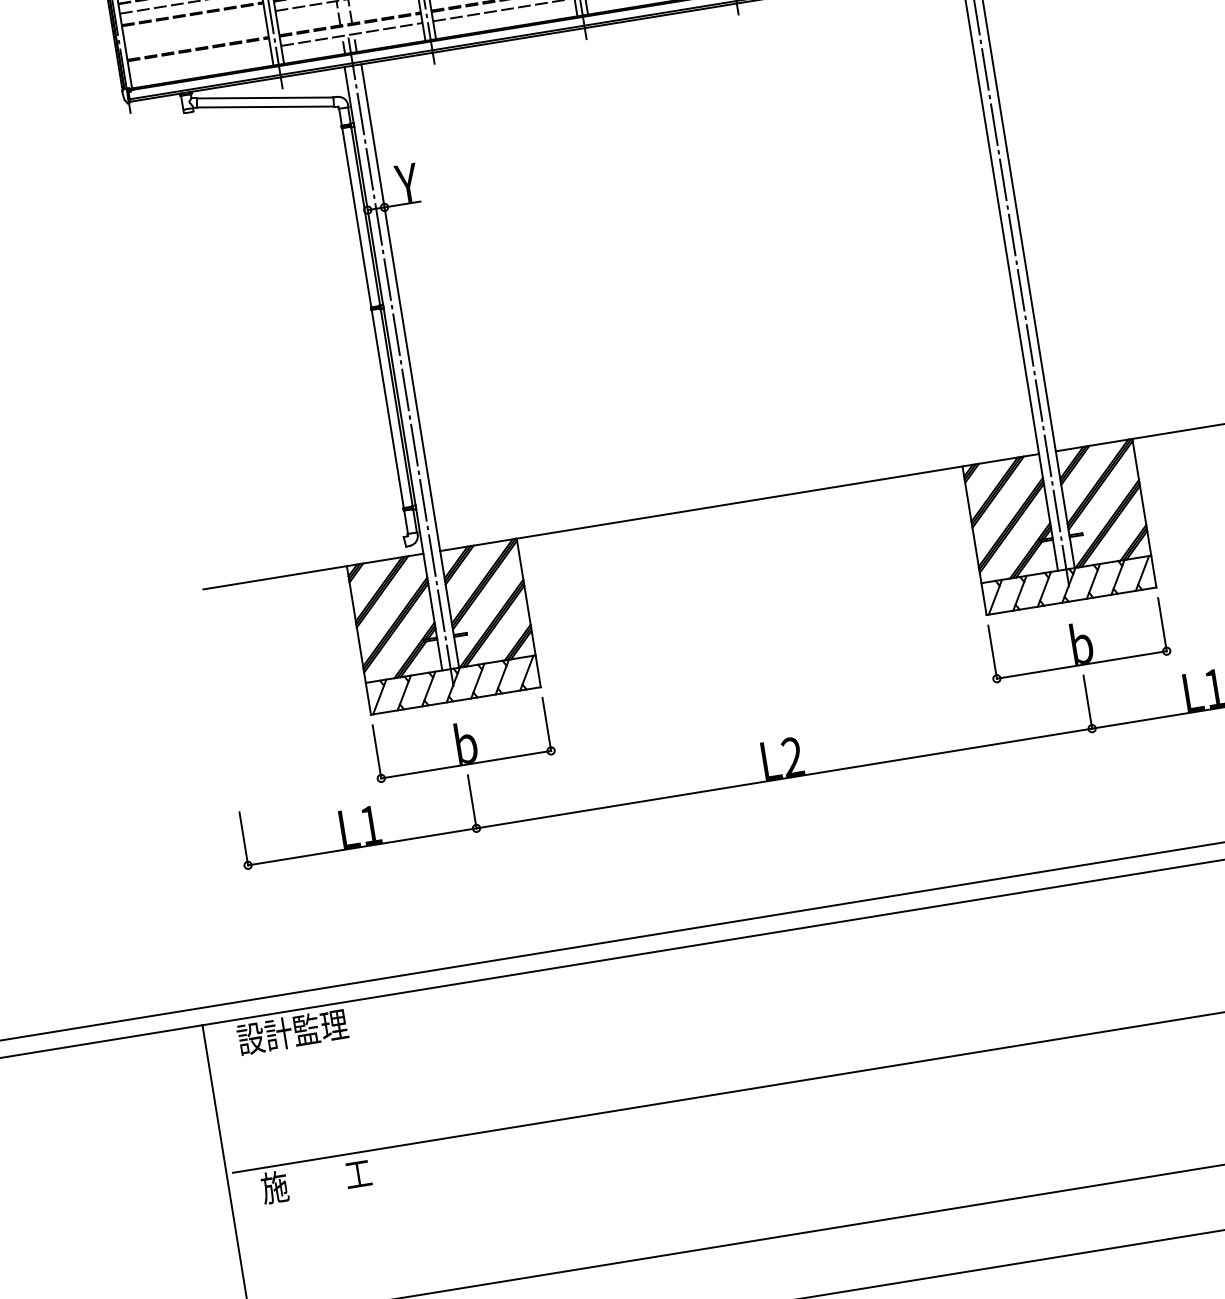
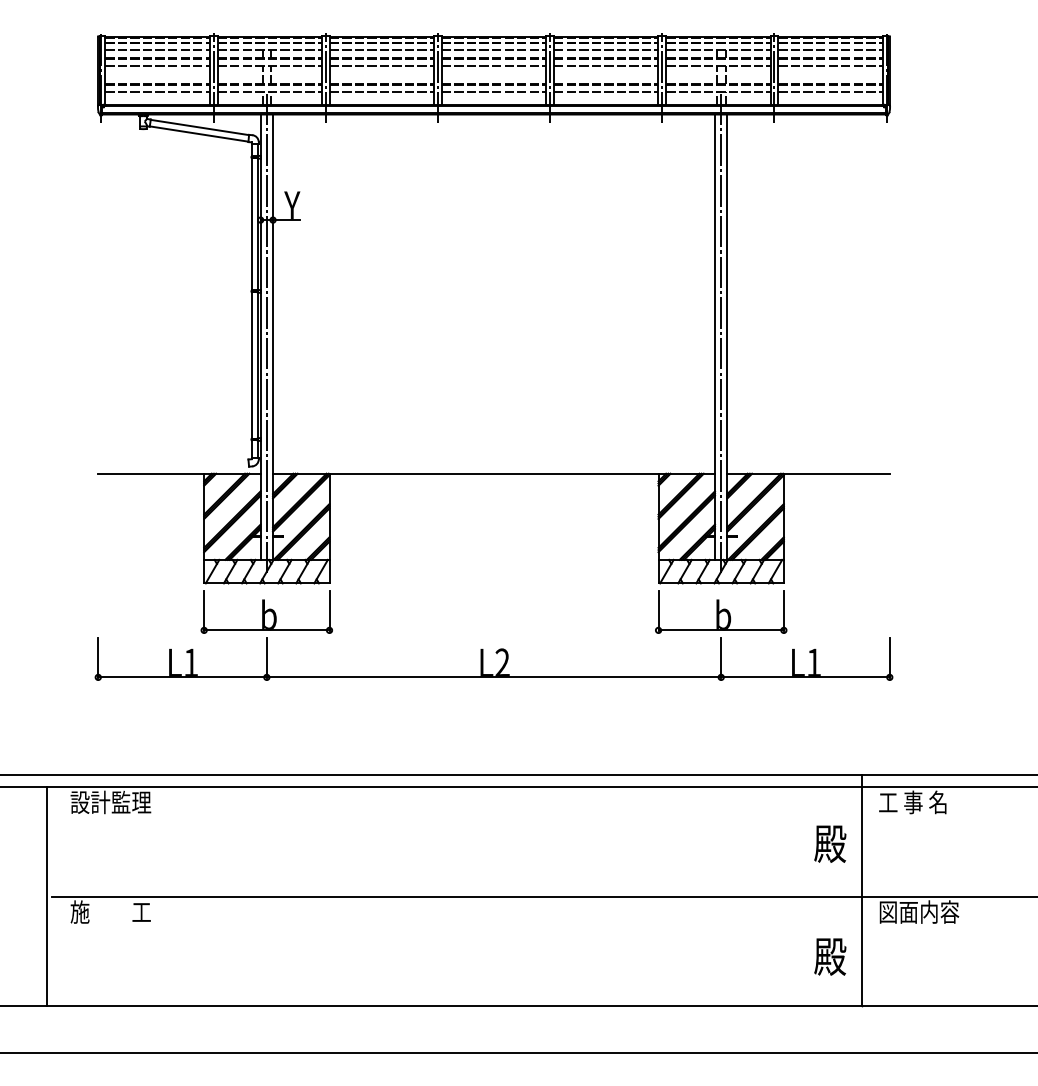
line: (194, 24) -> (157, 66), added
line: (199, 58) -> (157, 91), added

